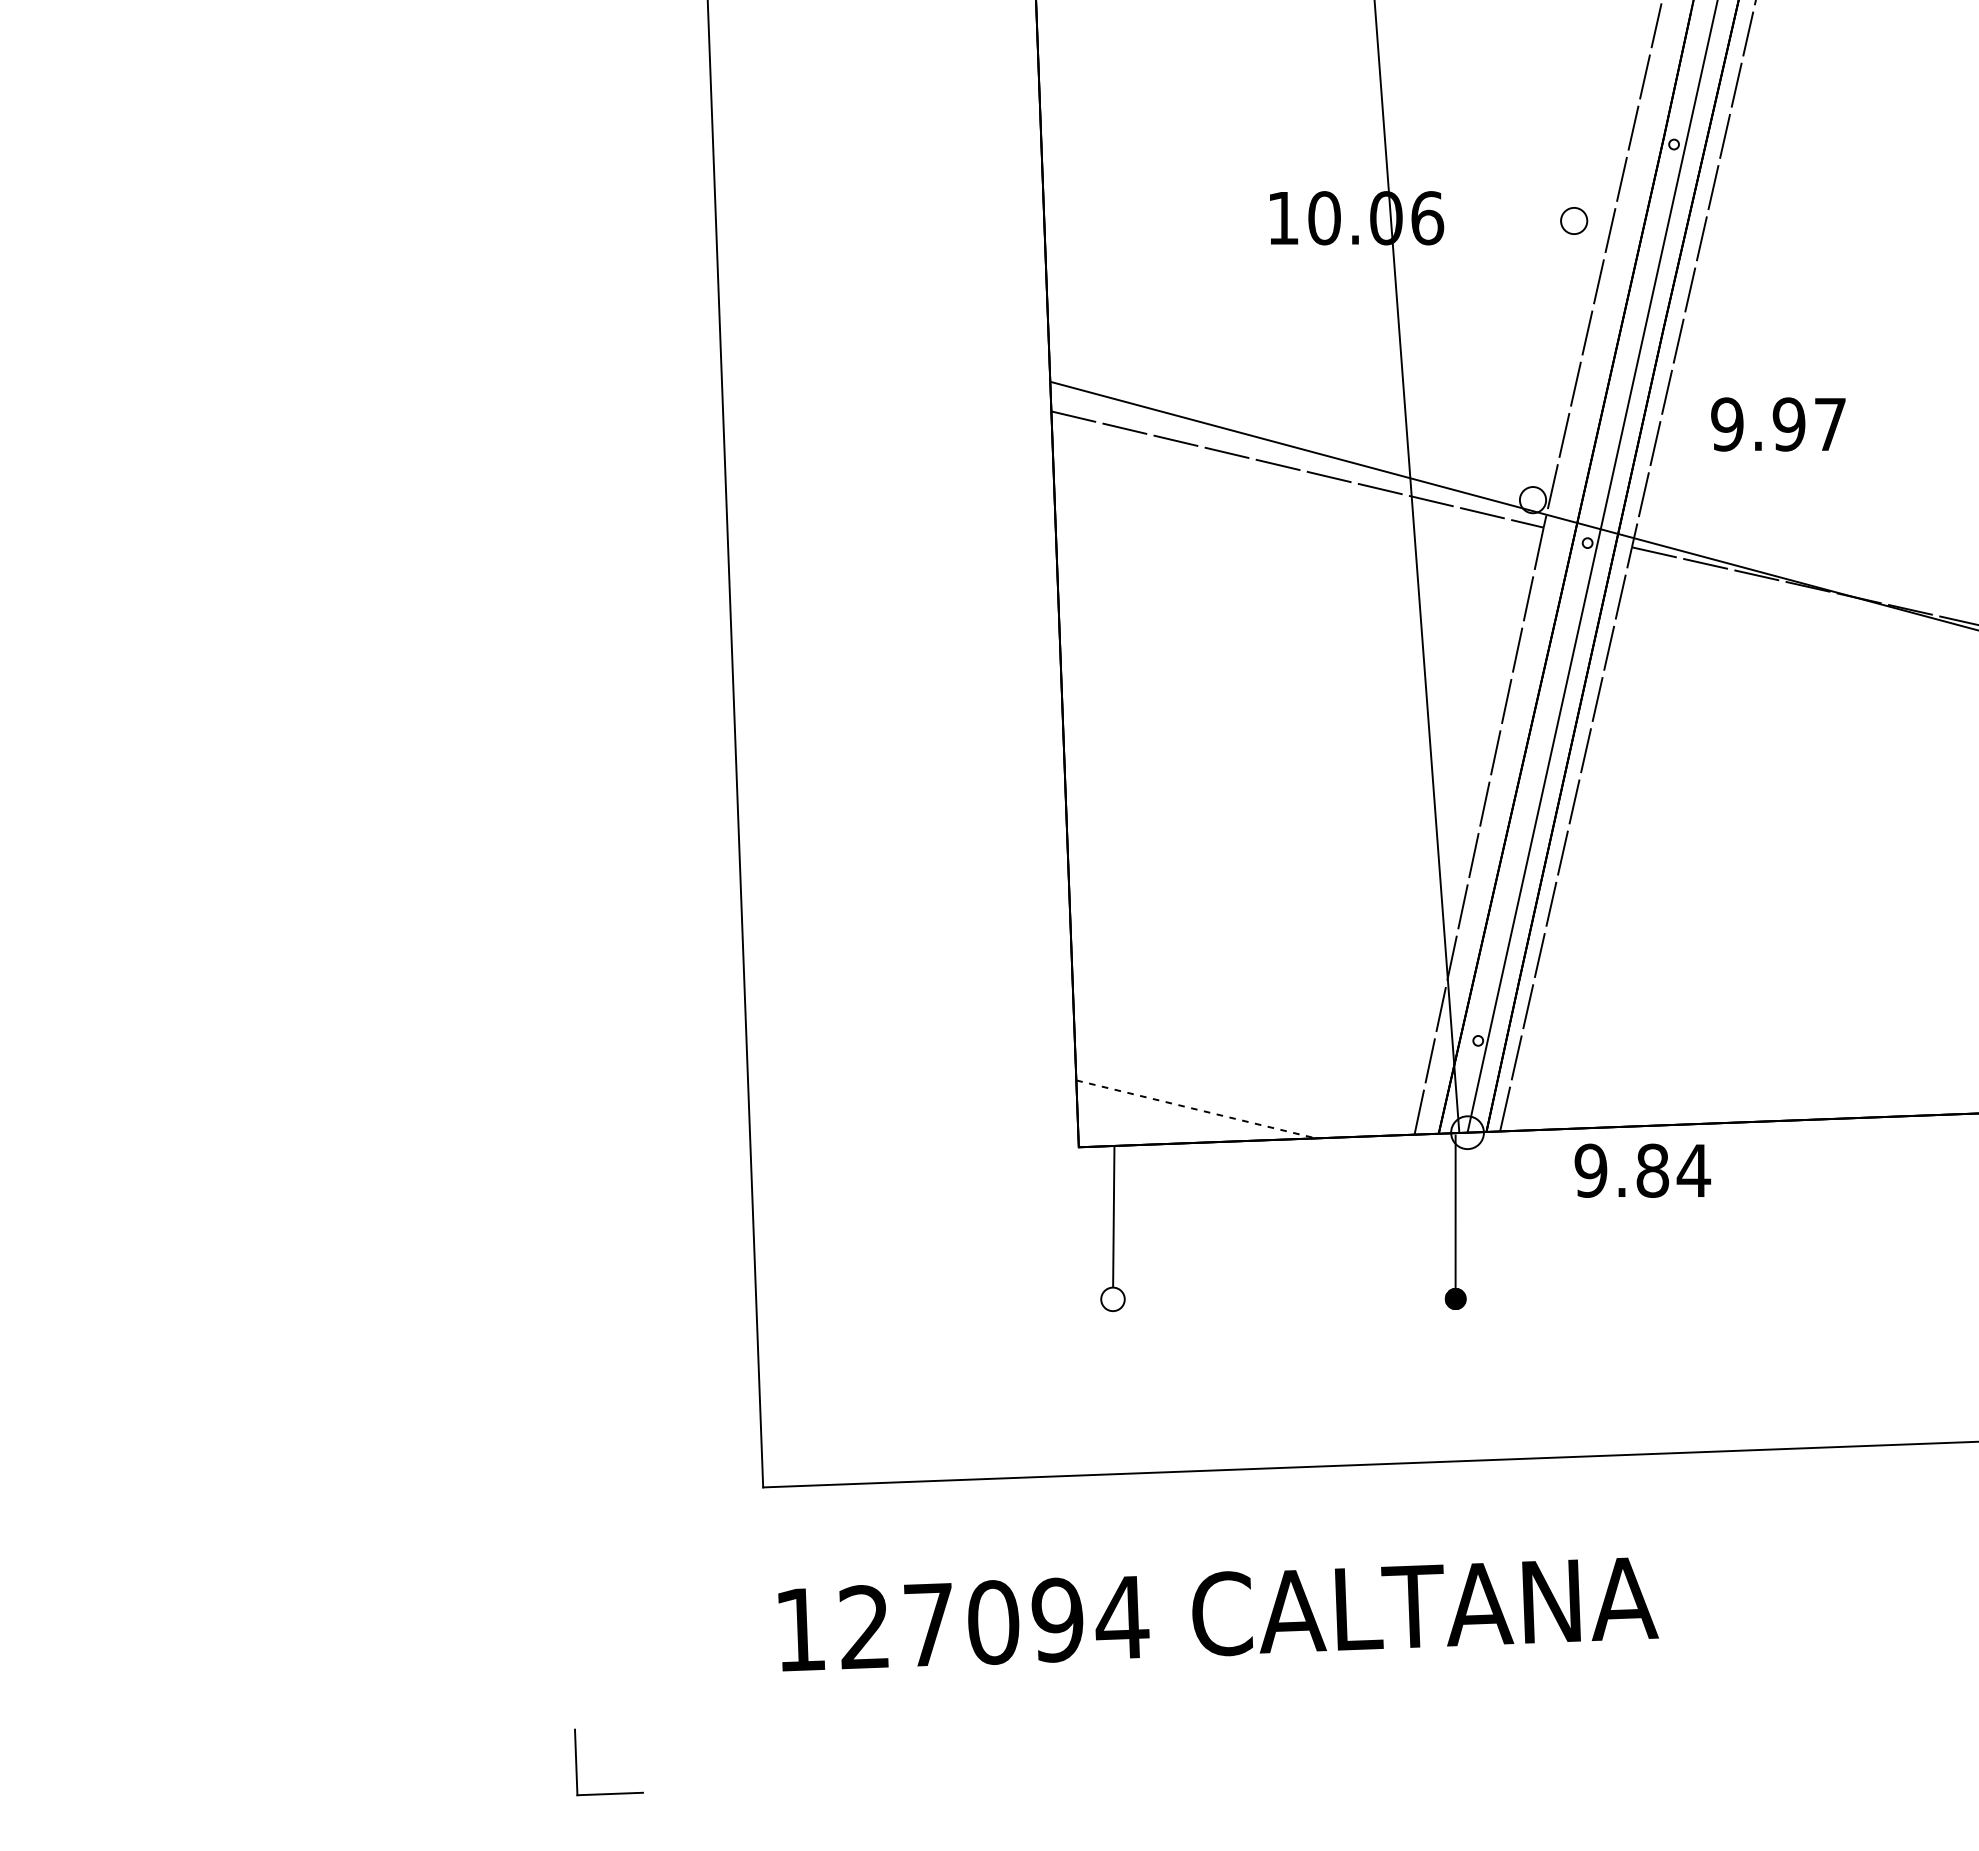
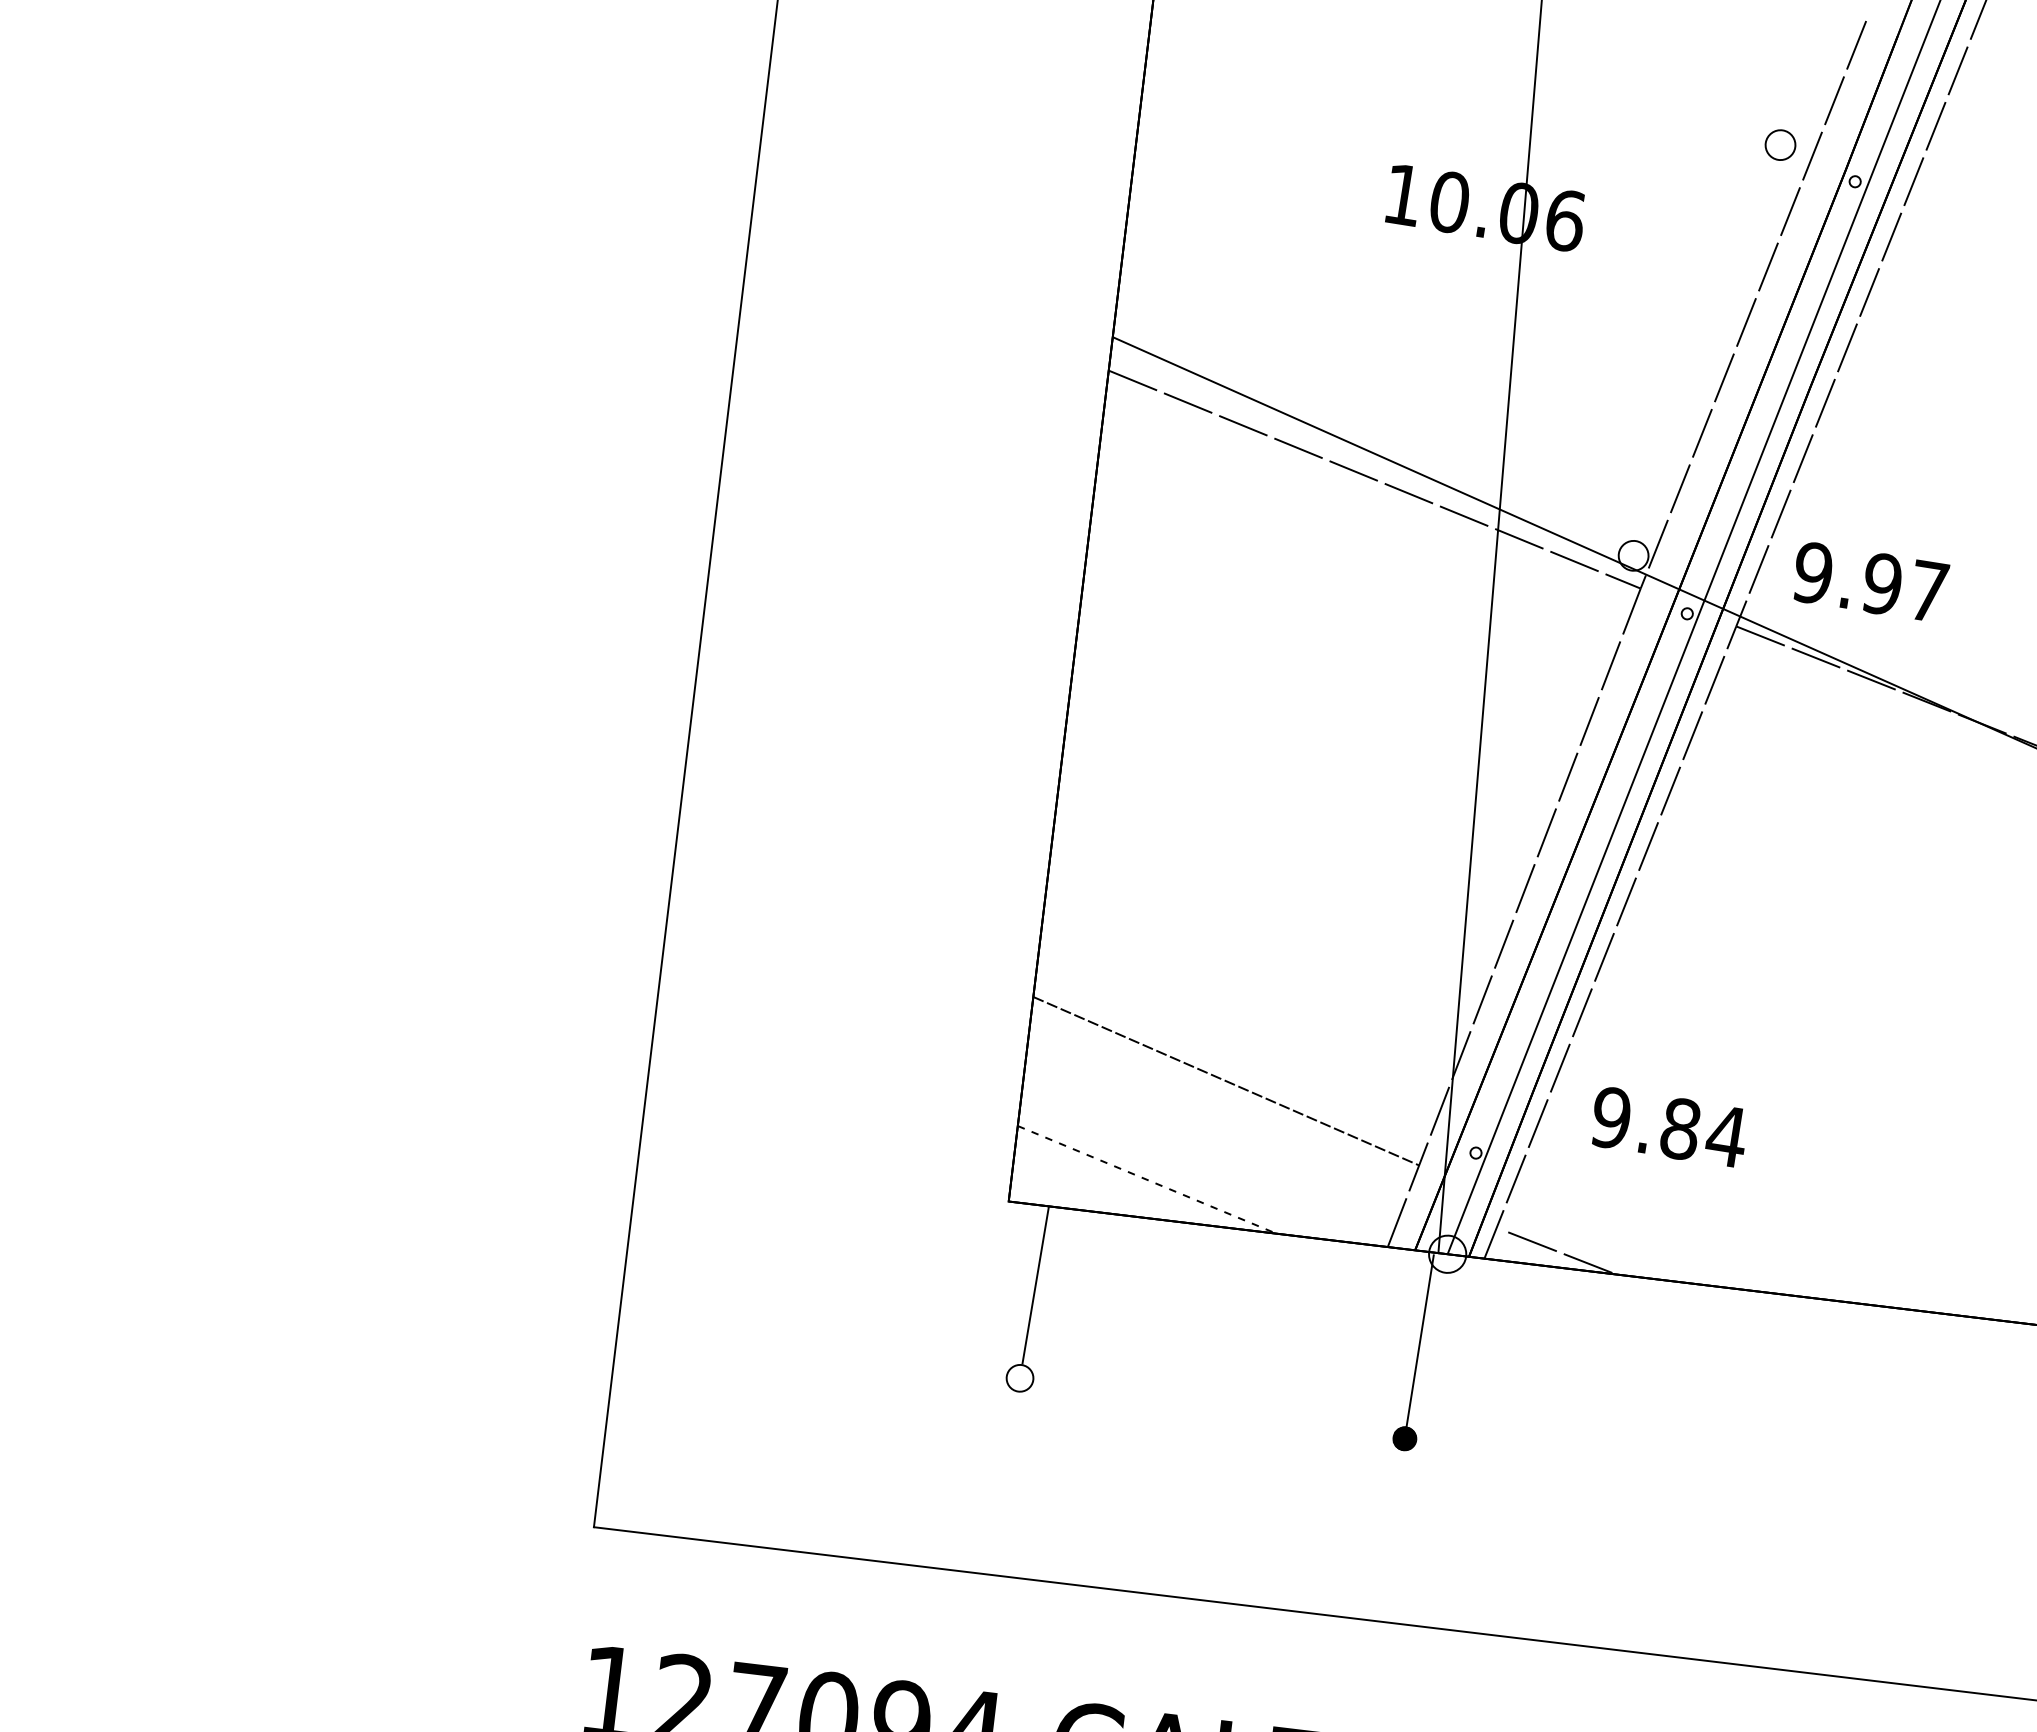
part: (1574, 220) -> (1780, 144), moved
text: (1778, 424) -> (1870, 582), moved
line: (1251, 1012) -> (1226, 1080), added
line: (1566, 1116) -> (1561, 1253), added
text: (1642, 1170) -> (1669, 1126), moved

